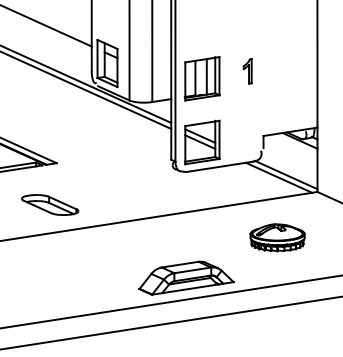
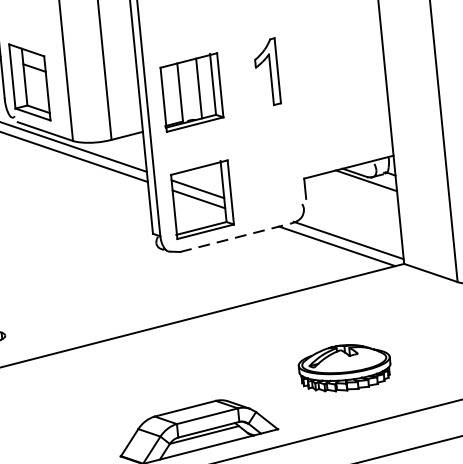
part: (247, 71) -> (266, 72), size x1.6
line: (219, 166) -> (235, 237), solid -> dashed
part: (277, 237) -> (344, 367), moved

